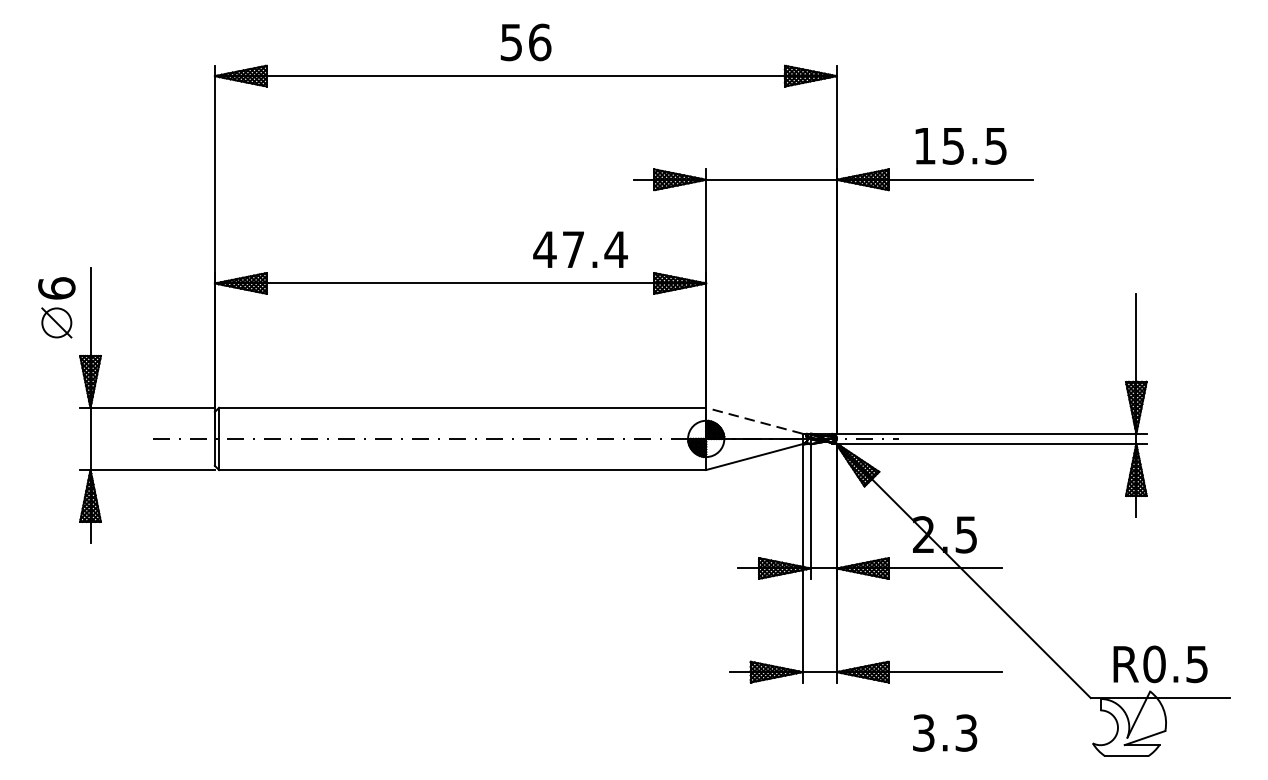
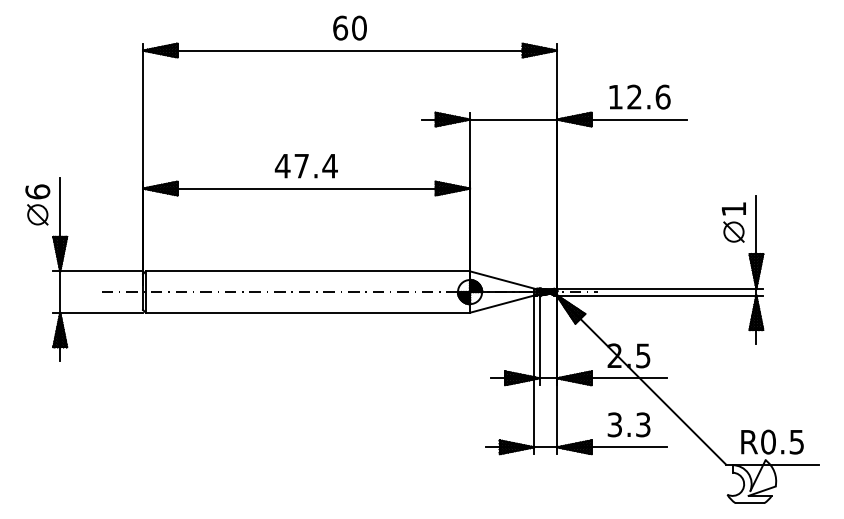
text: (526, 41) -> (350, 27), 56 -> 60
text: (974, 145) -> (648, 96), 15.5 -> 12.6
text: (579, 250) -> (305, 166), moved
part: (1101, 334) -> (733, 222), added
line: (753, 420) -> (501, 279), dashed -> solid
text: (944, 732) -> (628, 424), moved

